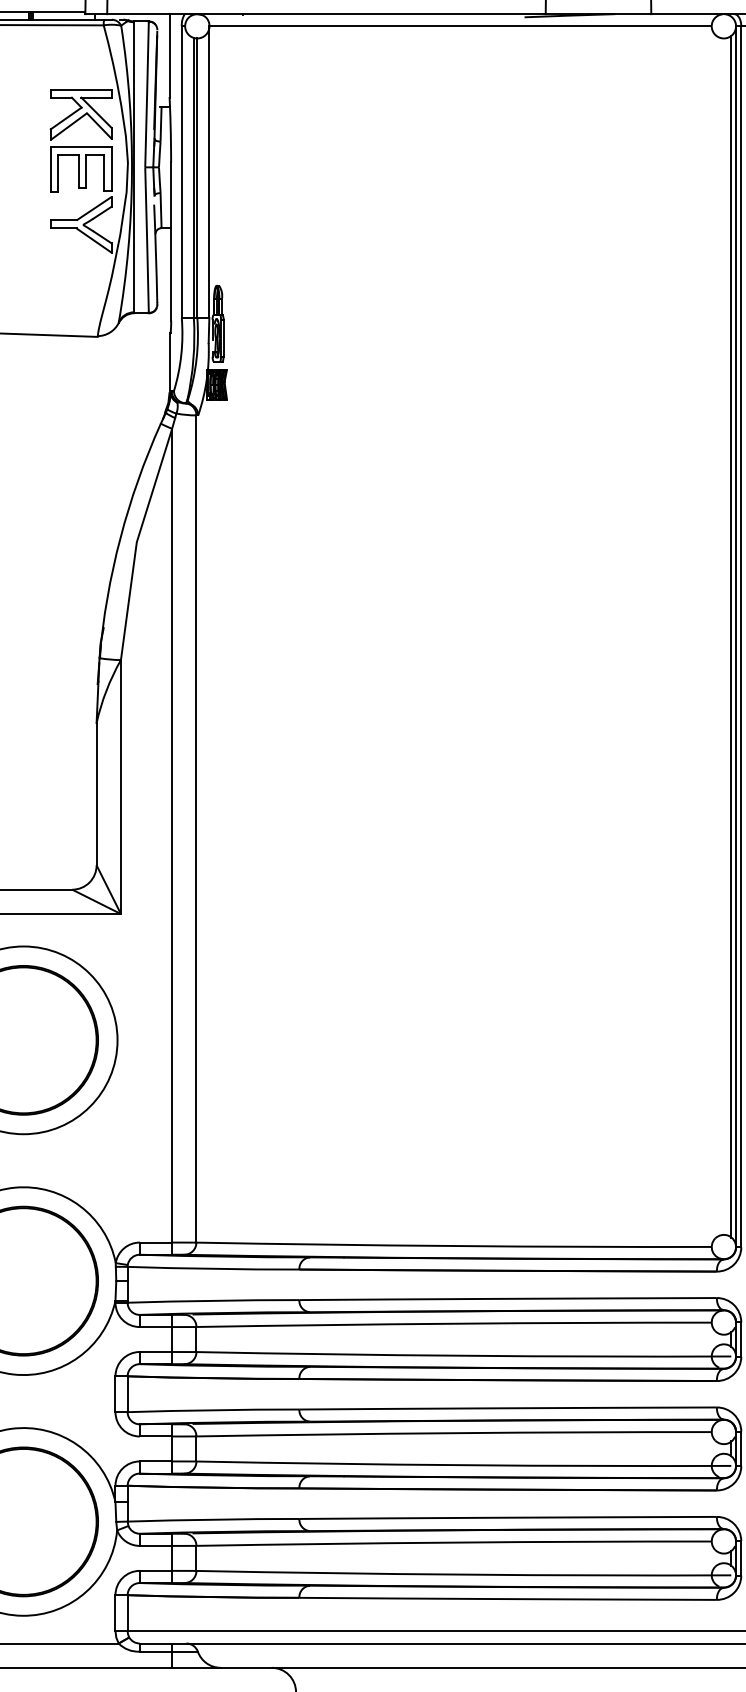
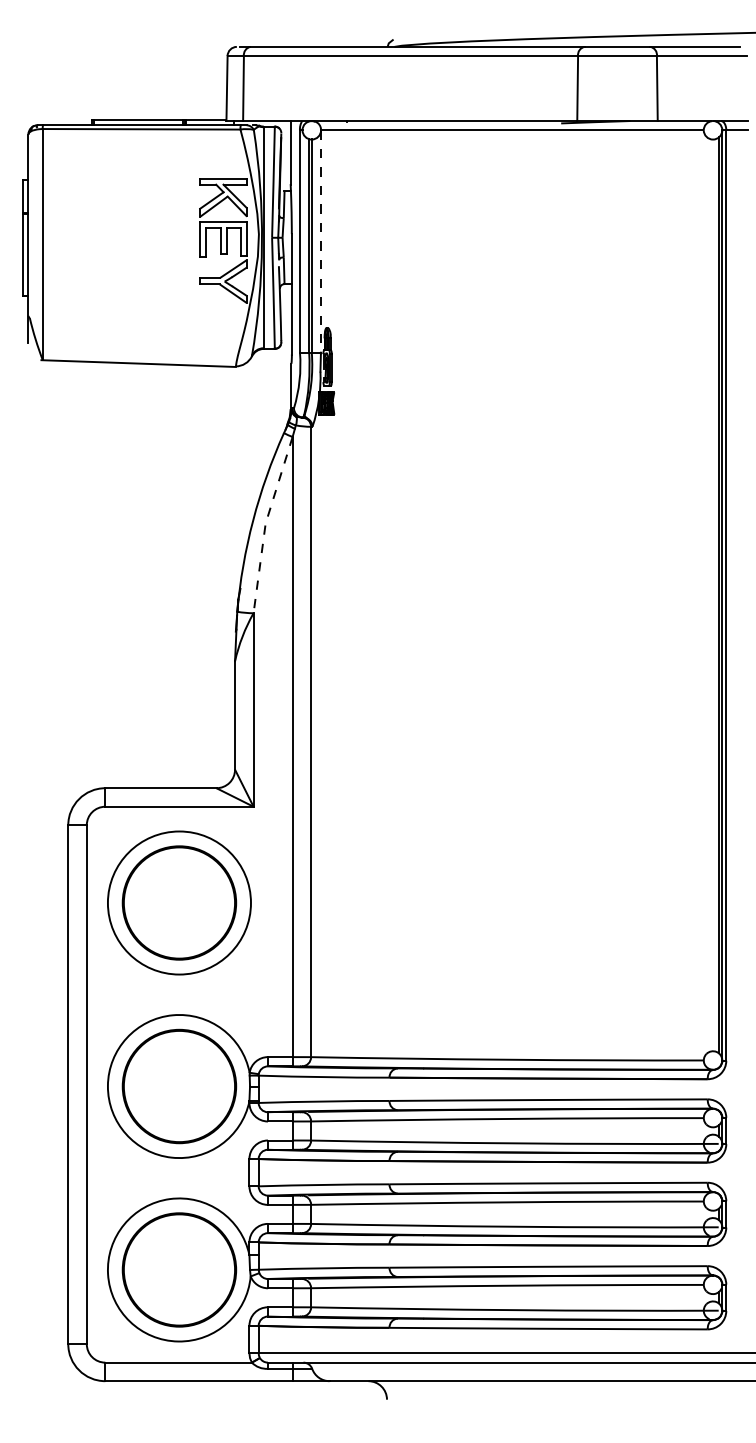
line: (208, 172) -> (320, 241), solid -> dashed
line: (136, 542) -> (265, 523), solid -> dashed

